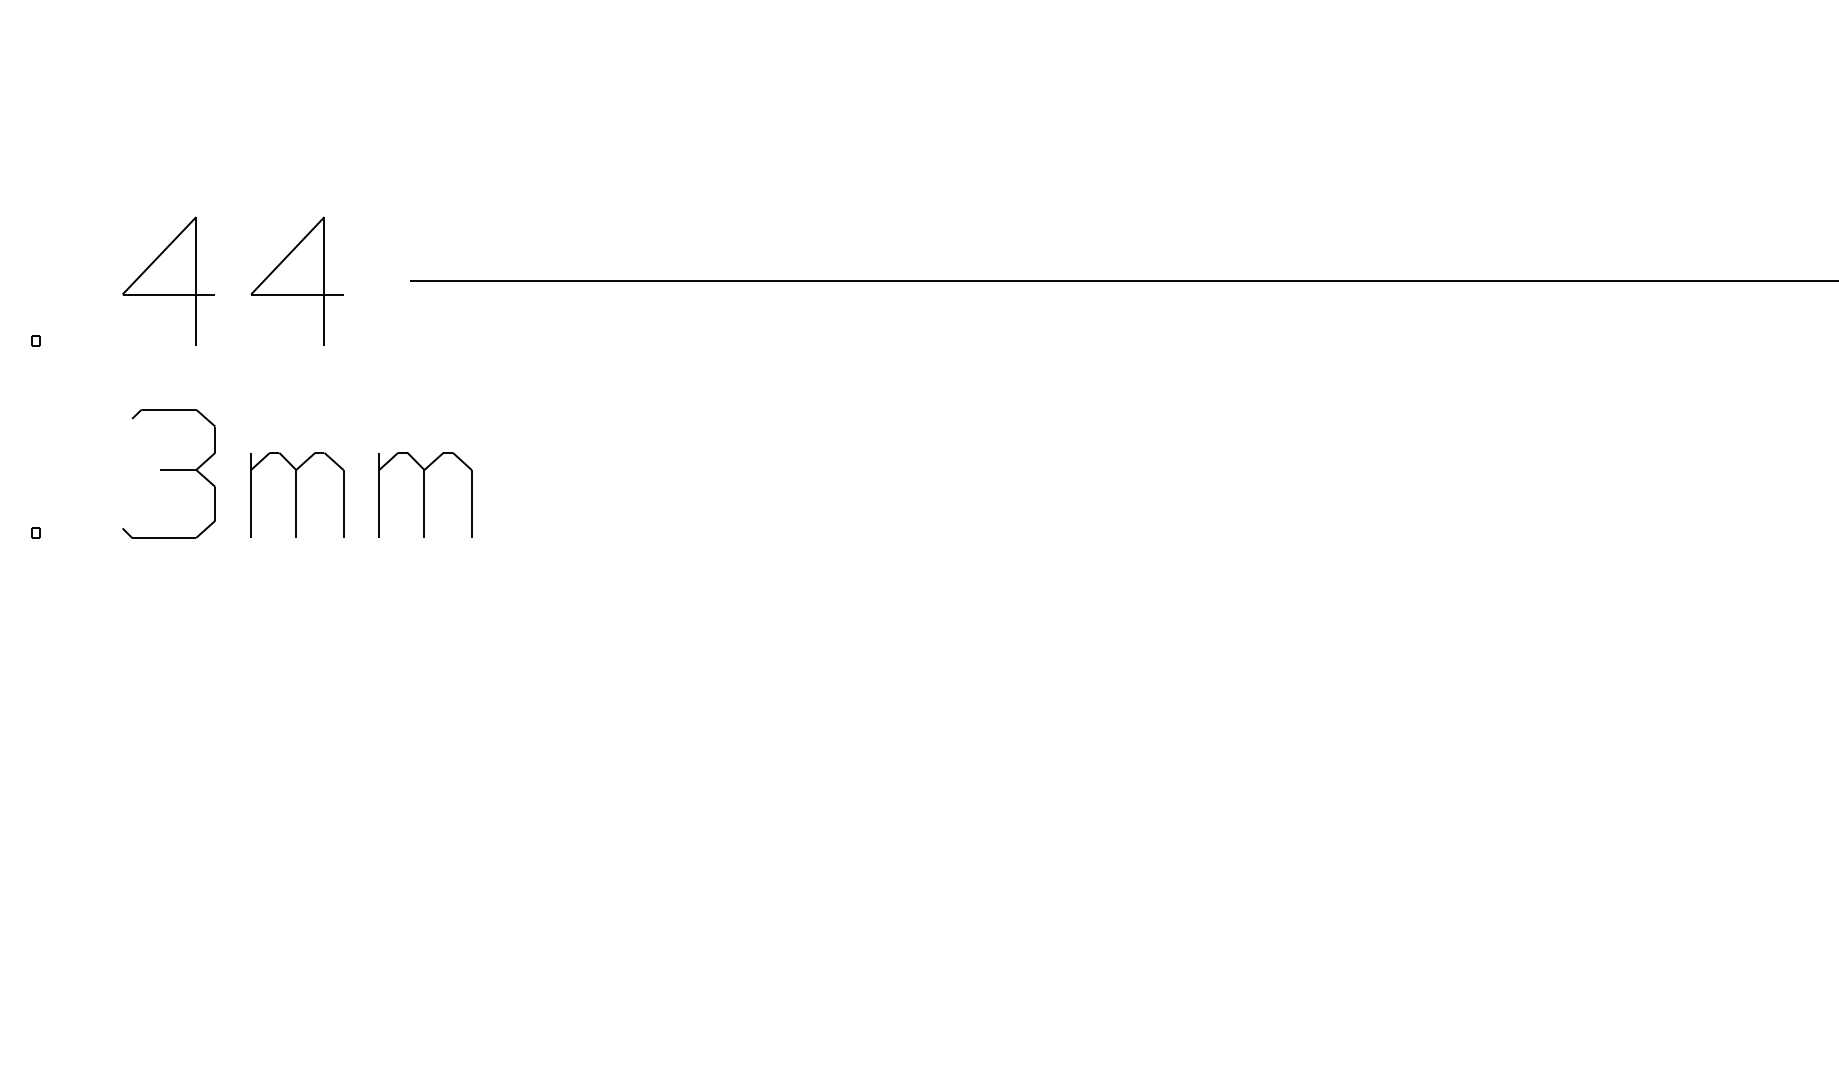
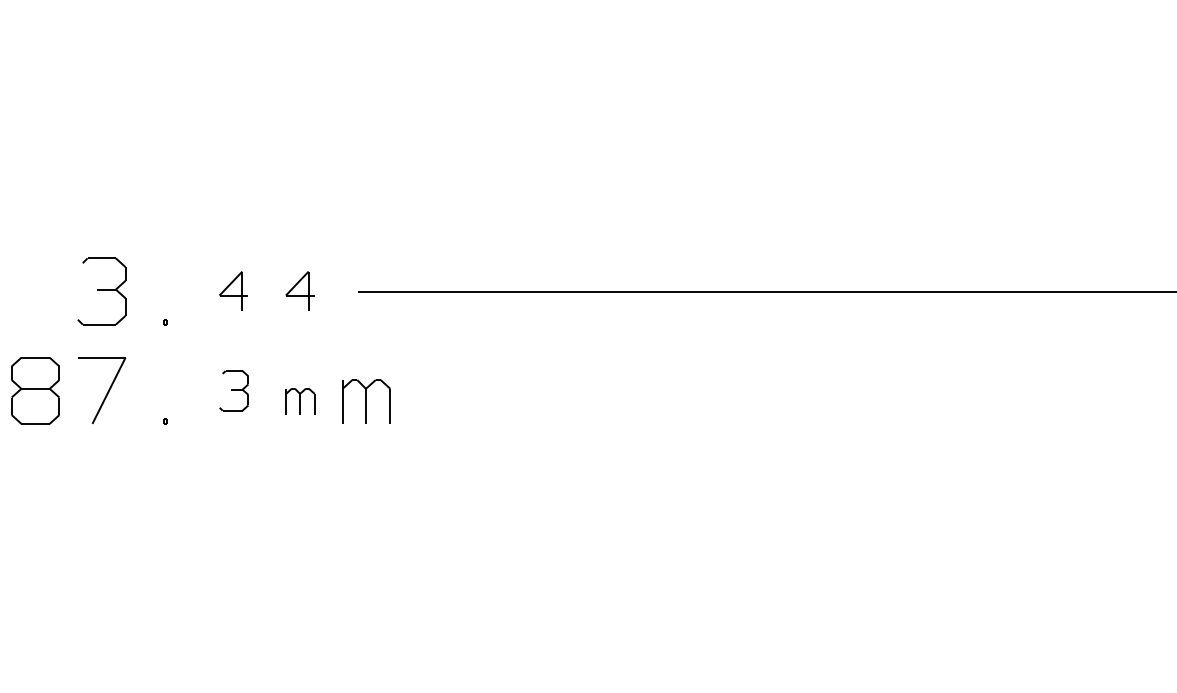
part: (167, 281) -> (233, 291), size x0.6
part: (295, 281) -> (299, 291), size x0.6
part: (167, 473) -> (233, 390), size x0.6
part: (297, 494) -> (300, 401), size x0.6

